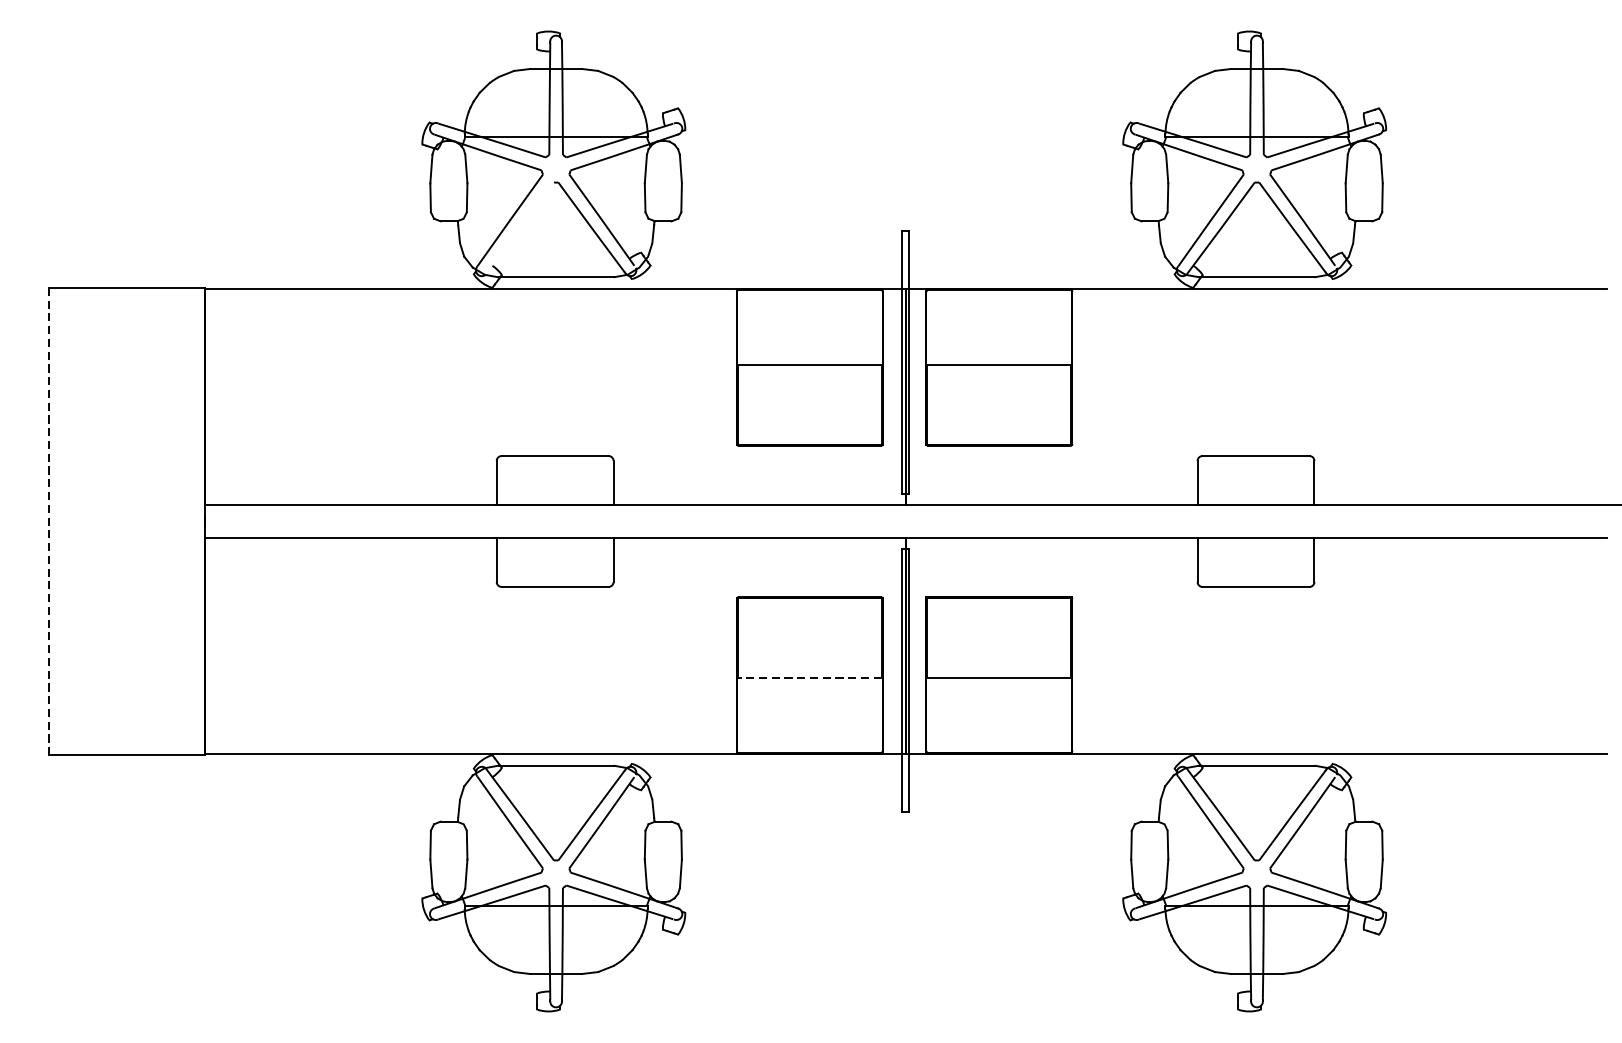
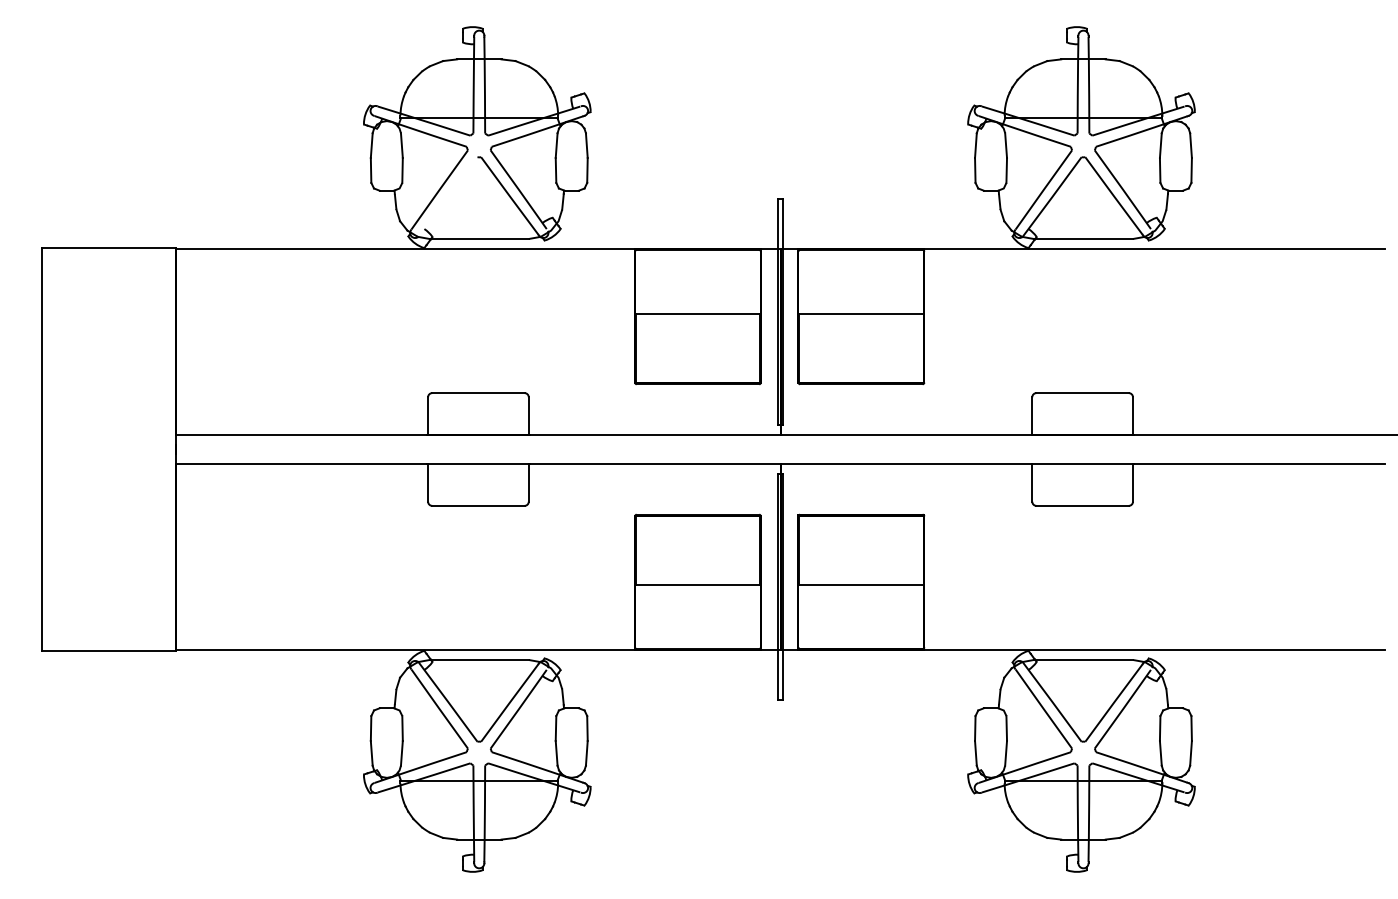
line: (48, 521) -> (41, 449), dashed -> solid
line: (809, 678) -> (697, 584), dashed -> solid

